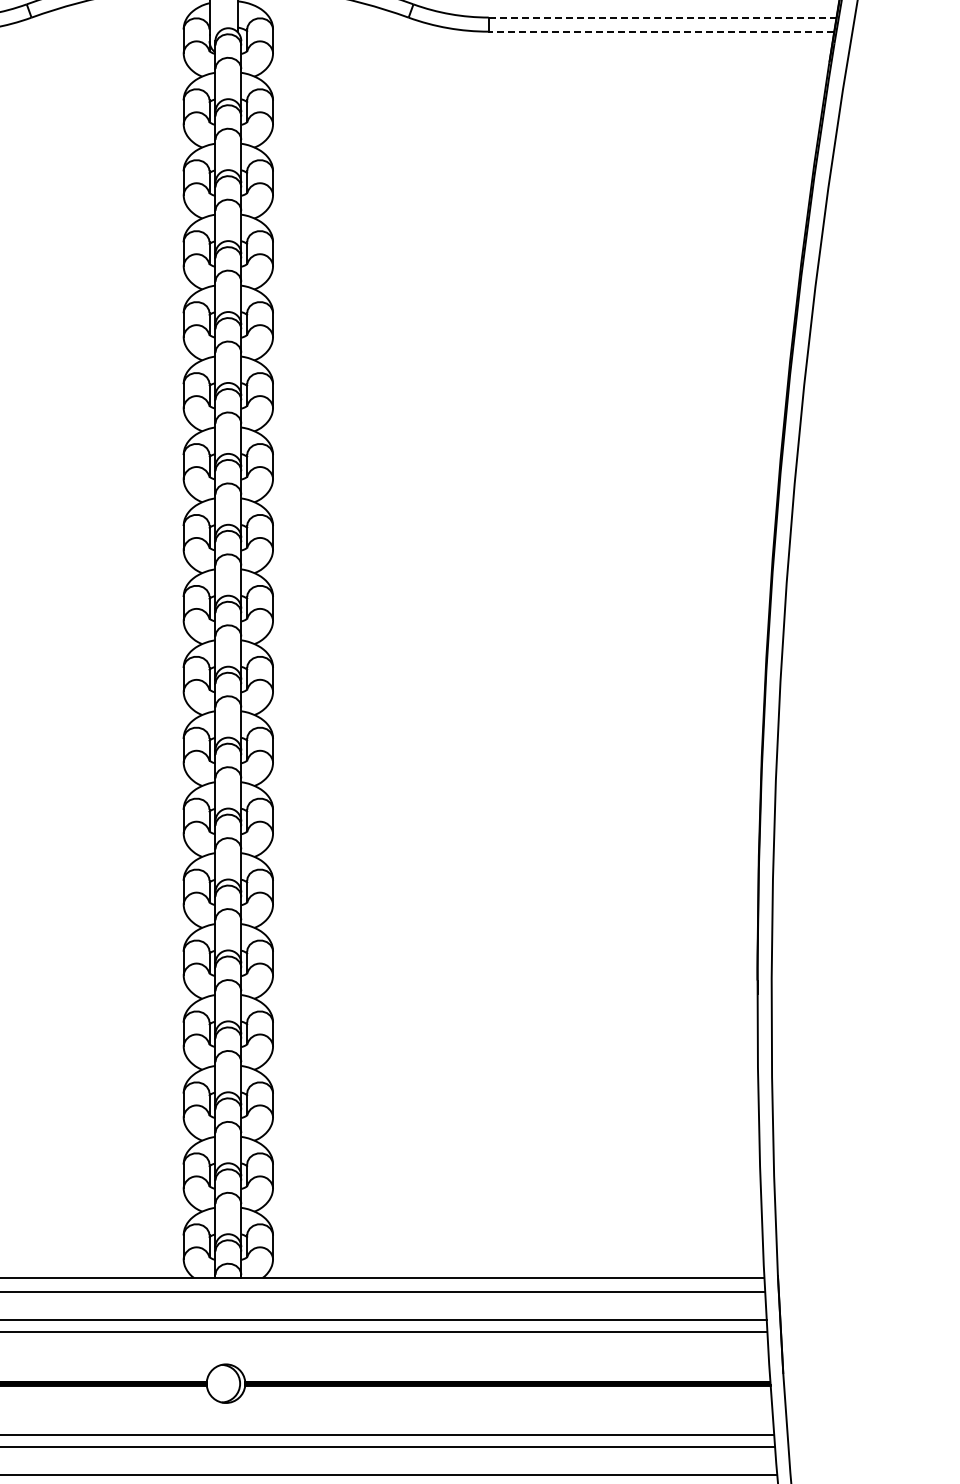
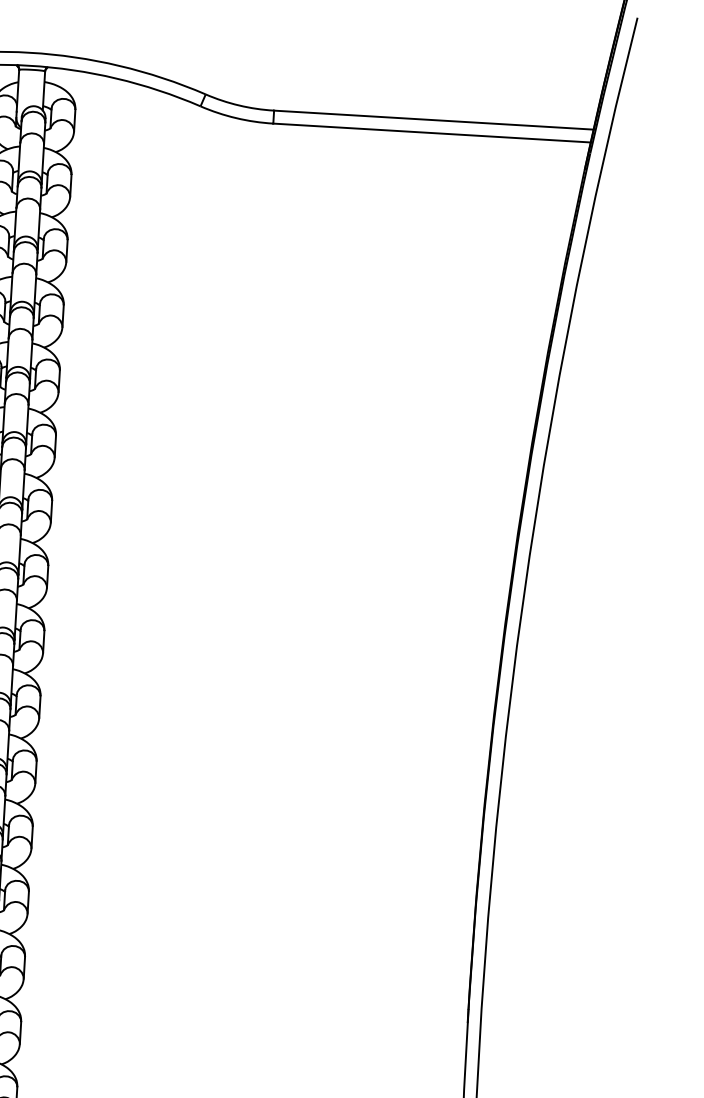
line: (662, 17) -> (433, 120), dashed -> solid
line: (661, 31) -> (432, 132), dashed -> solid

